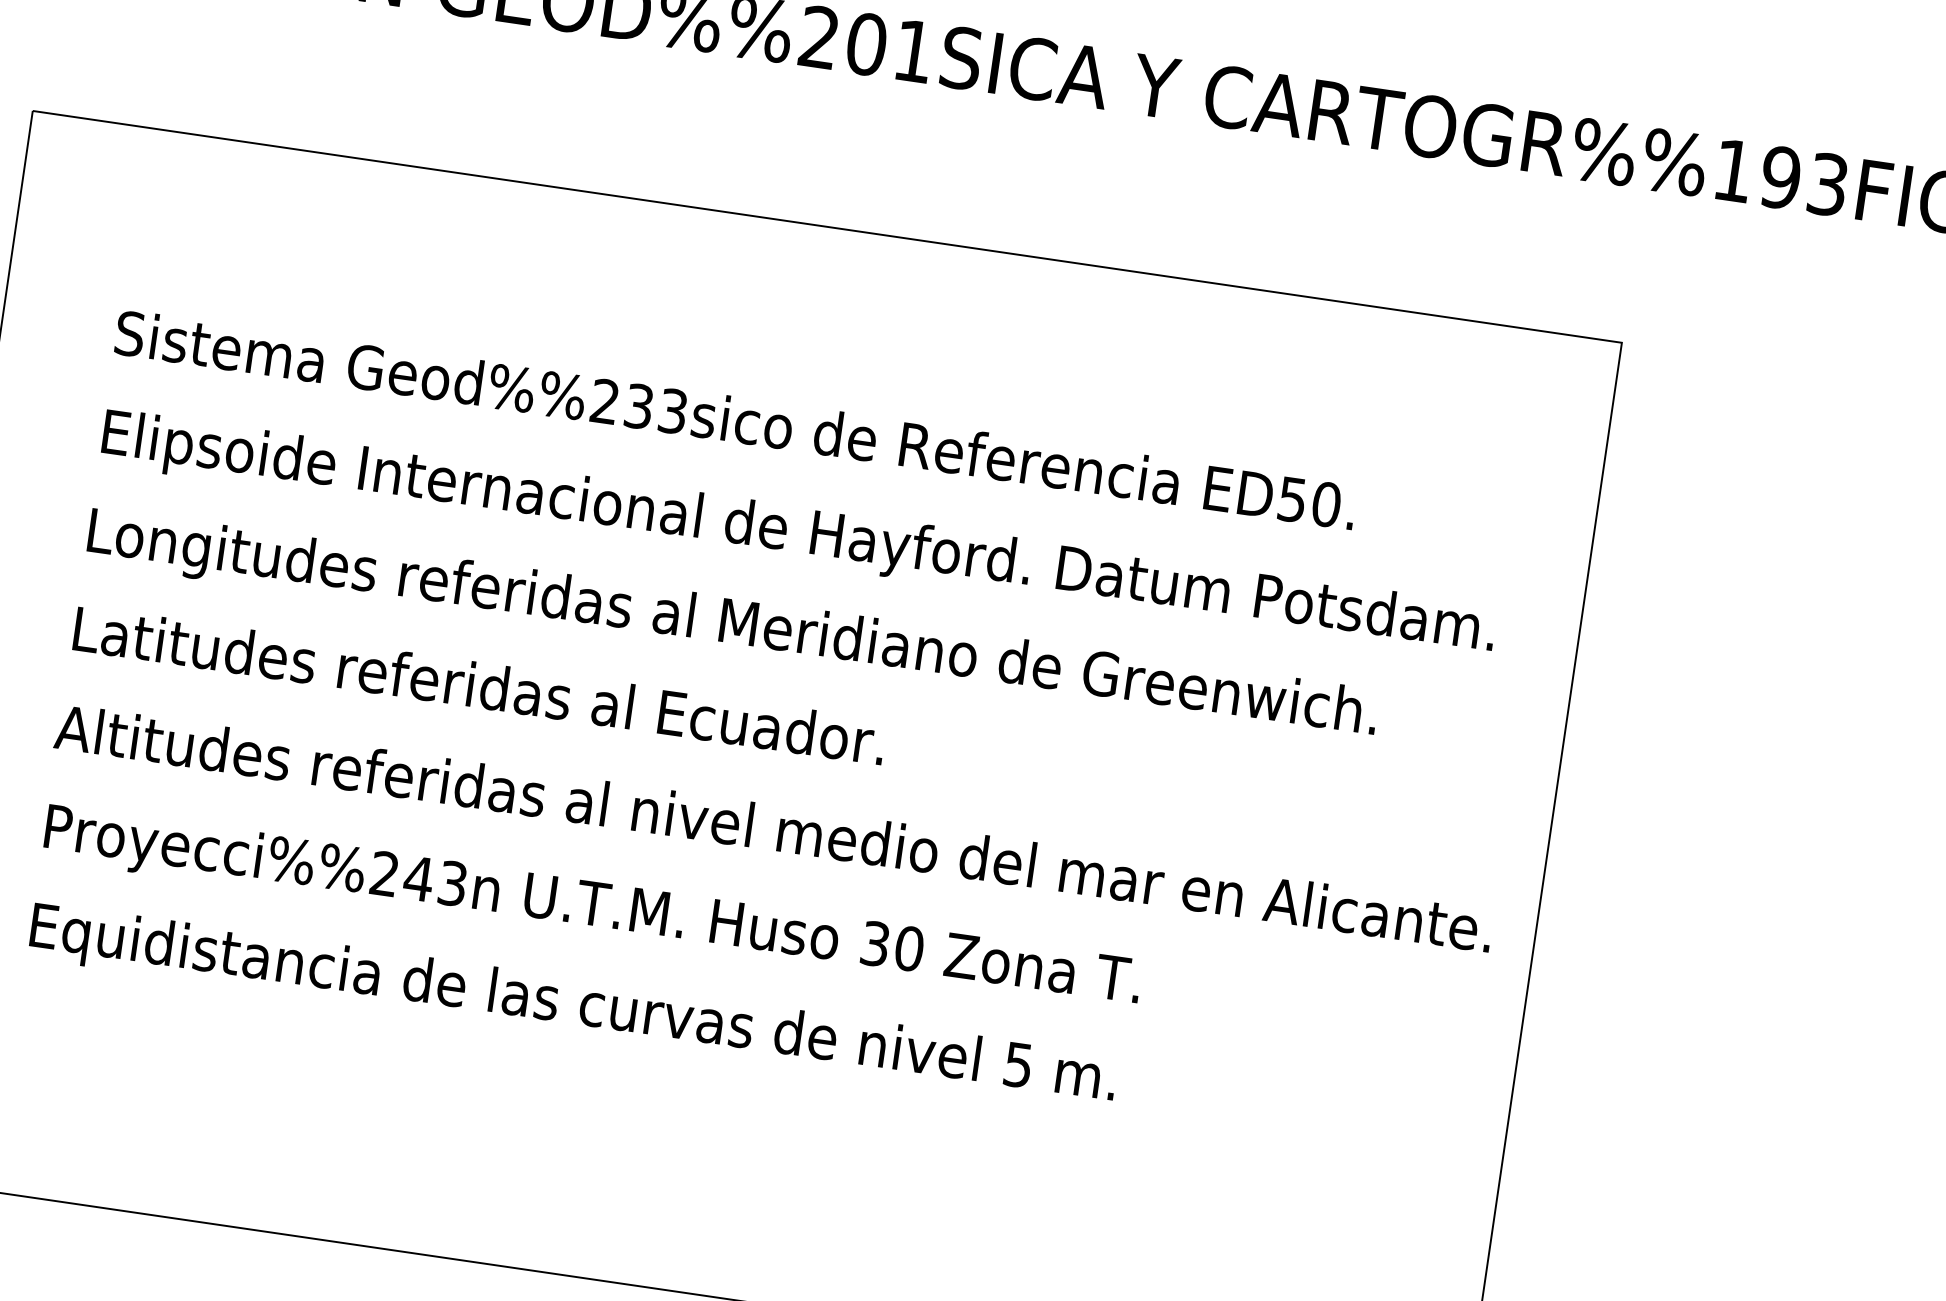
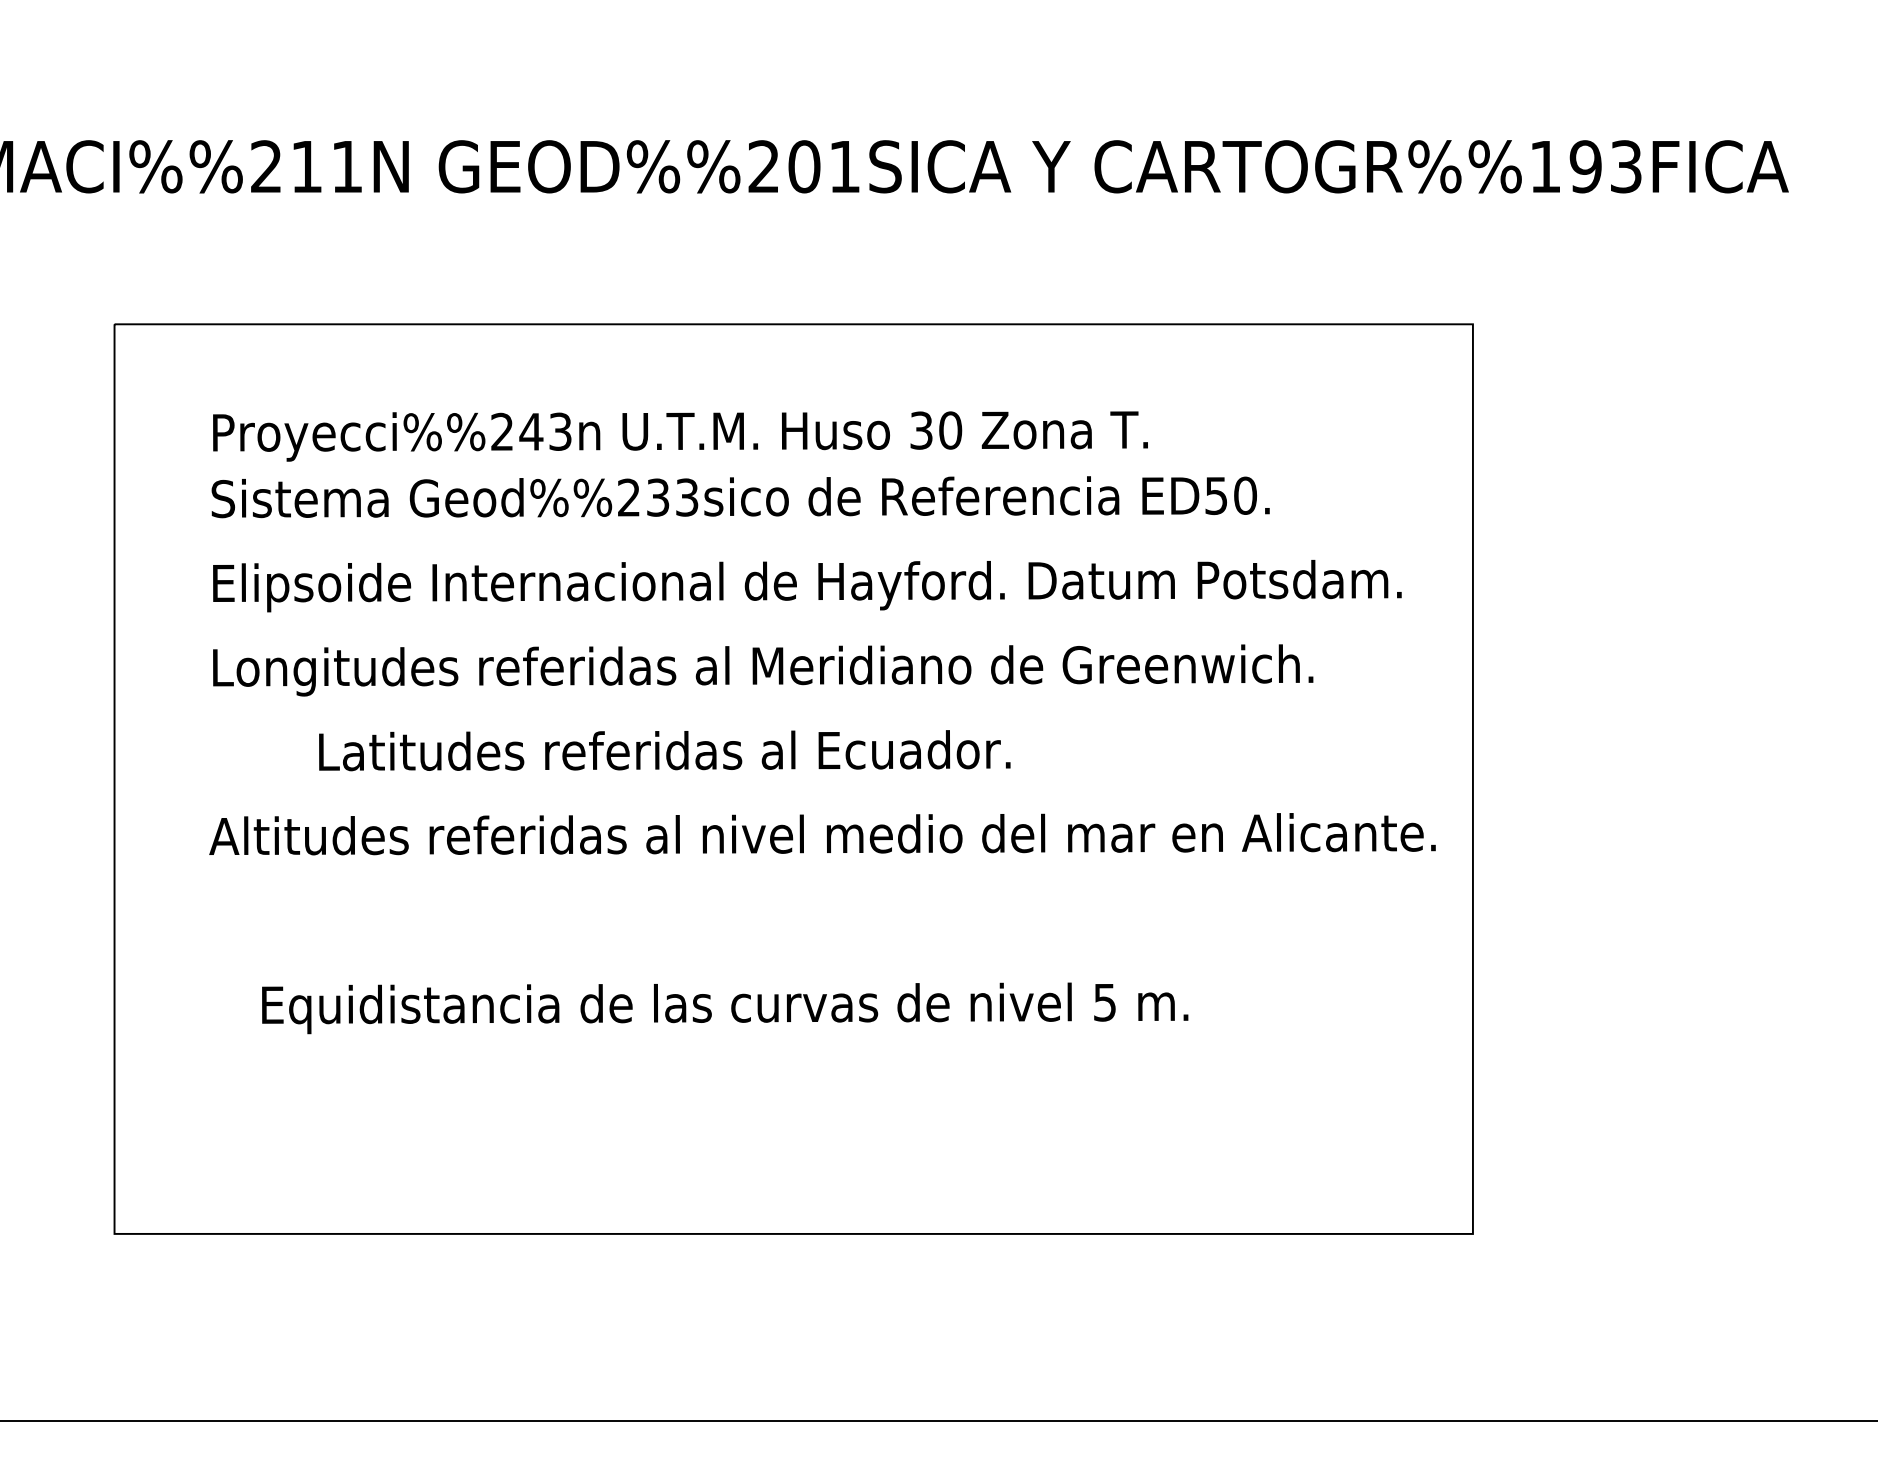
text: (479, 685) -> (664, 750), moved
text: (592, 909) -> (680, 436), moved
text: (573, 1007) -> (725, 1008), moved

